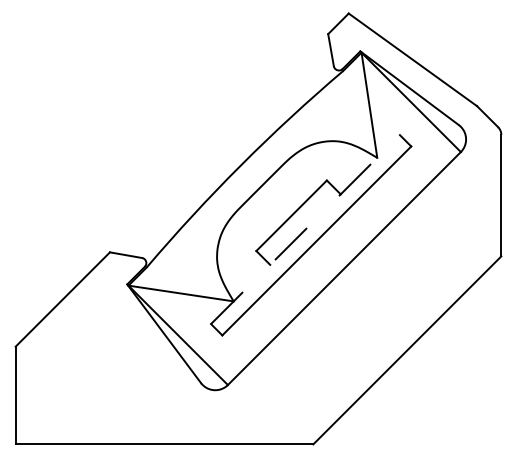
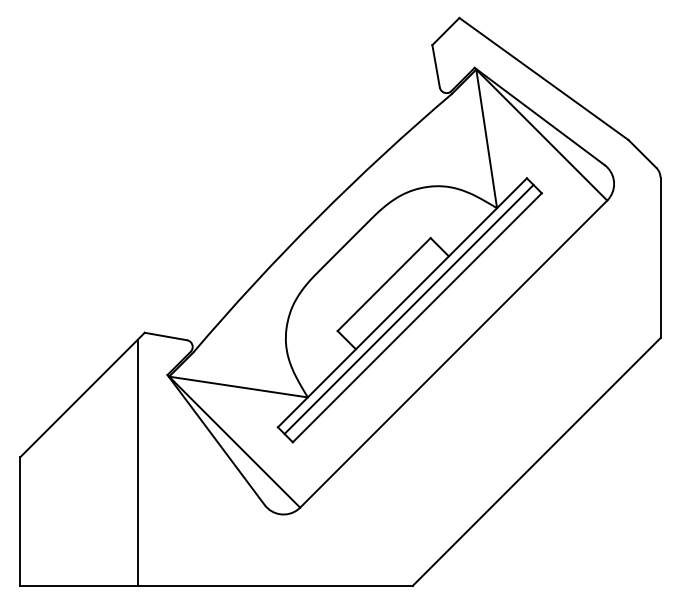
line: (305, 229) -> (402, 302), dashed -> solid
line: (310, 233) -> (408, 308), added
line: (104, 350) -> (137, 462), added

